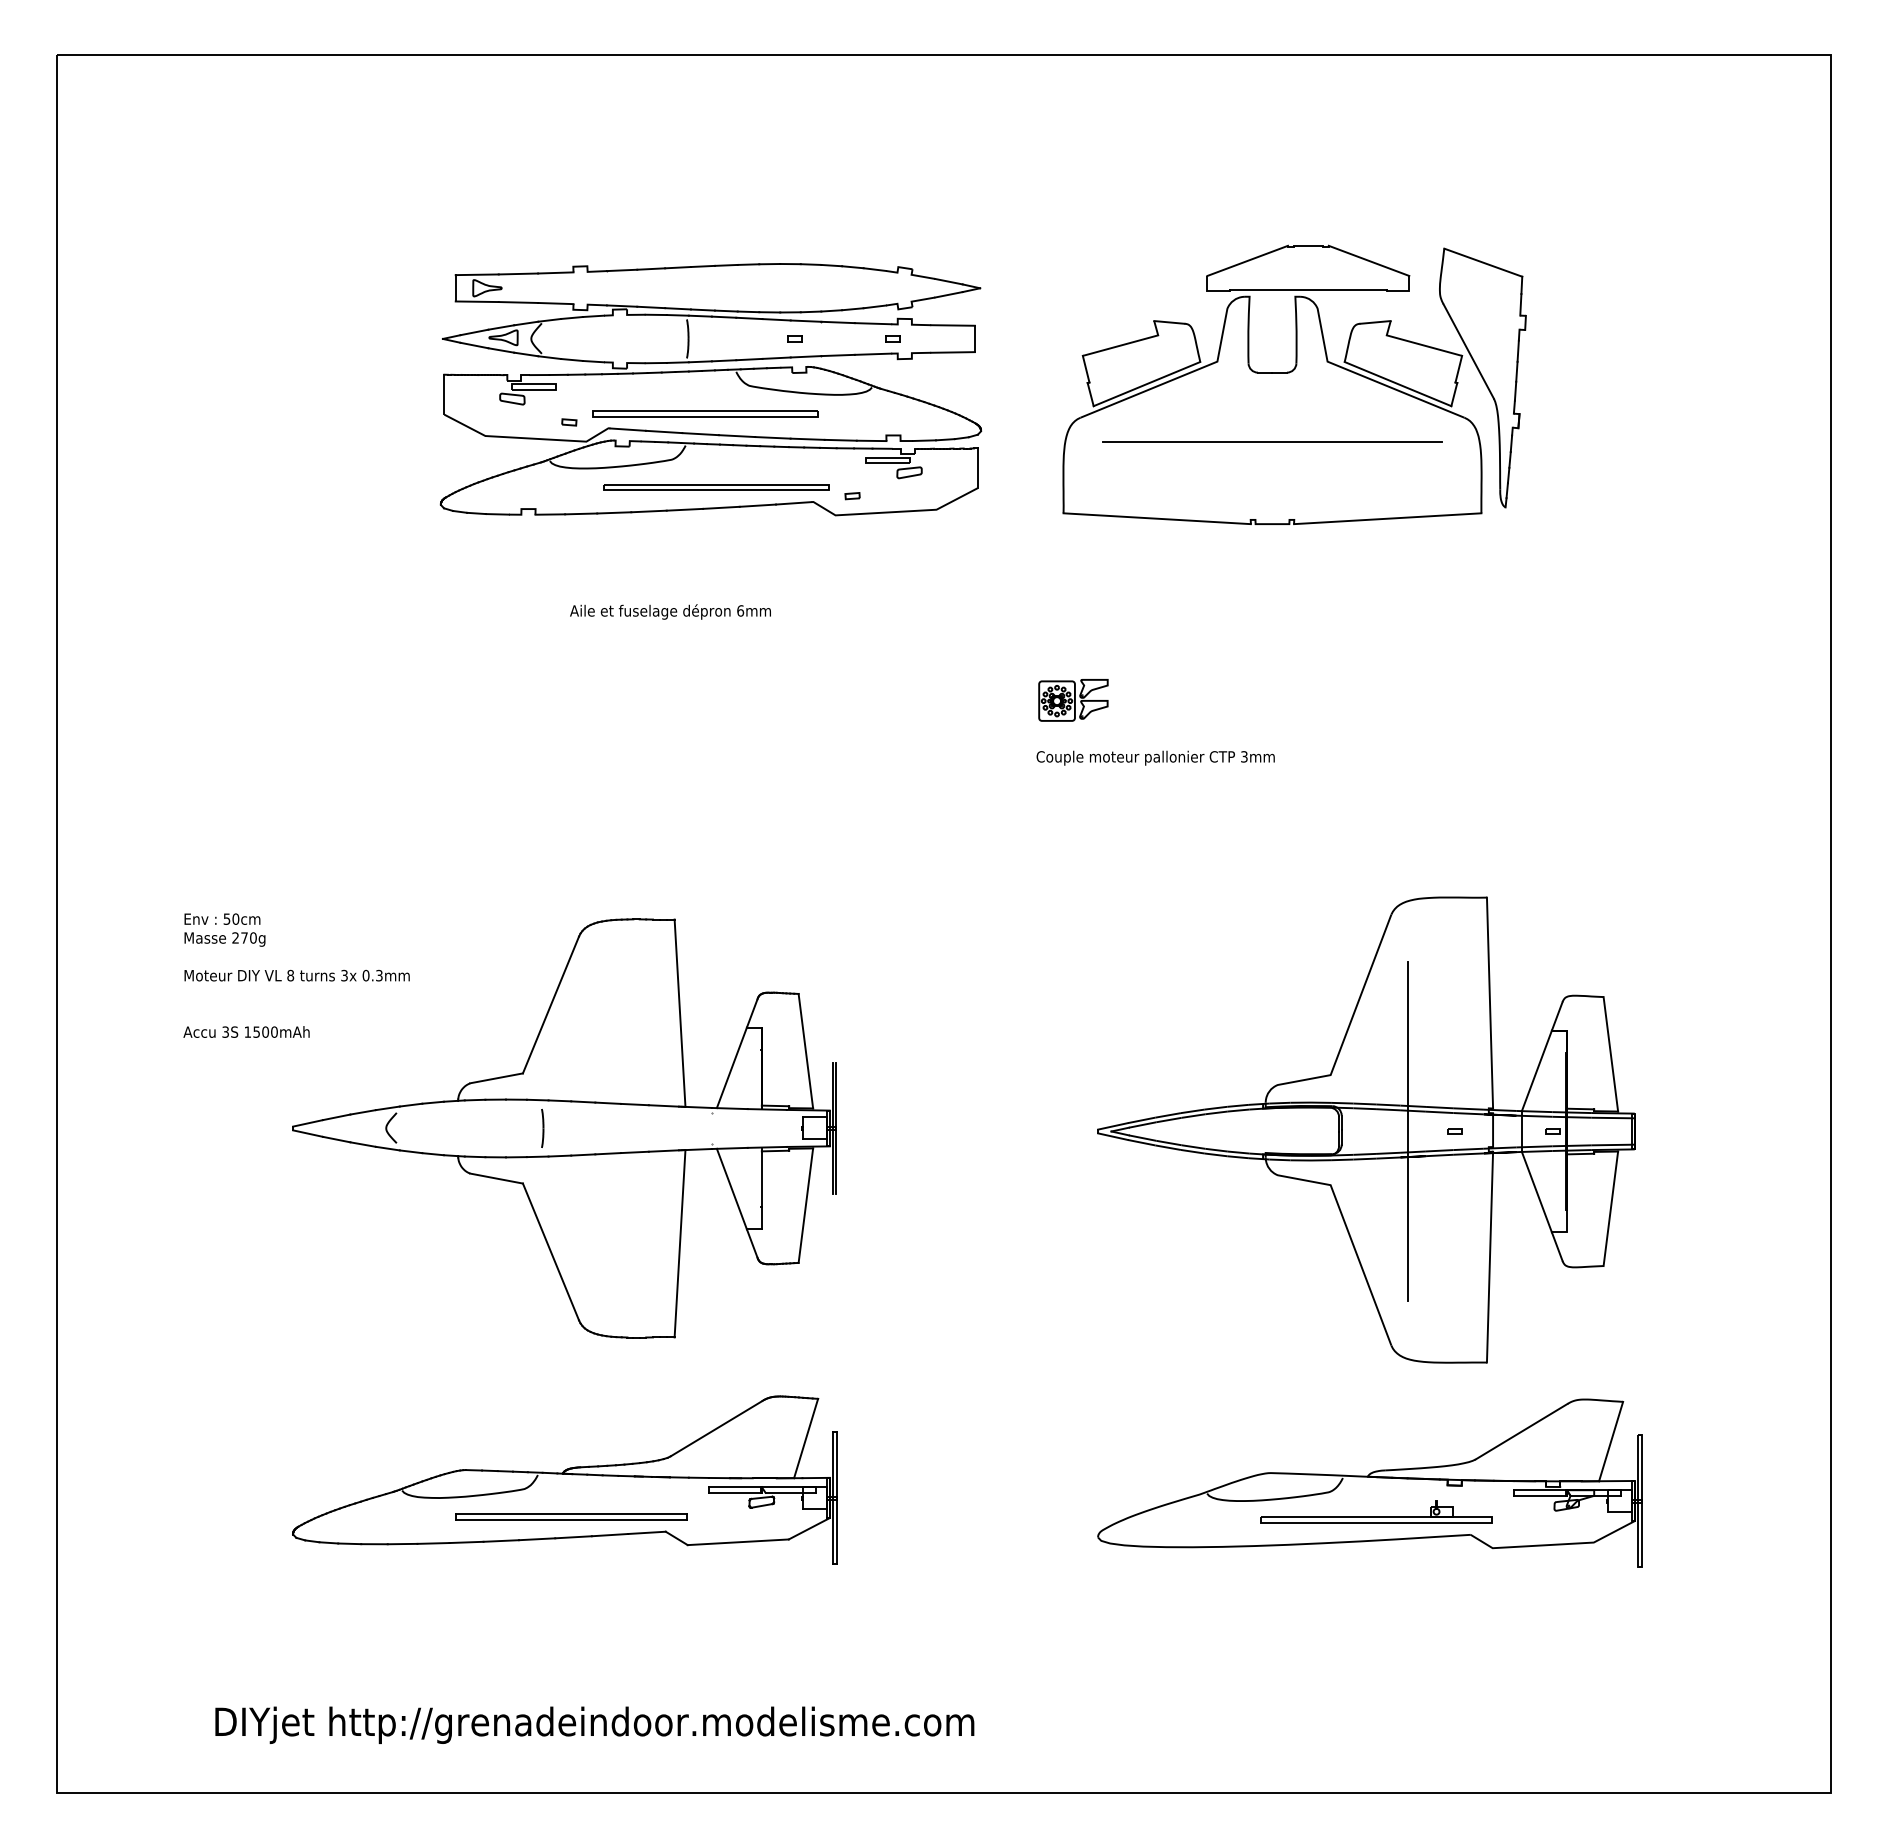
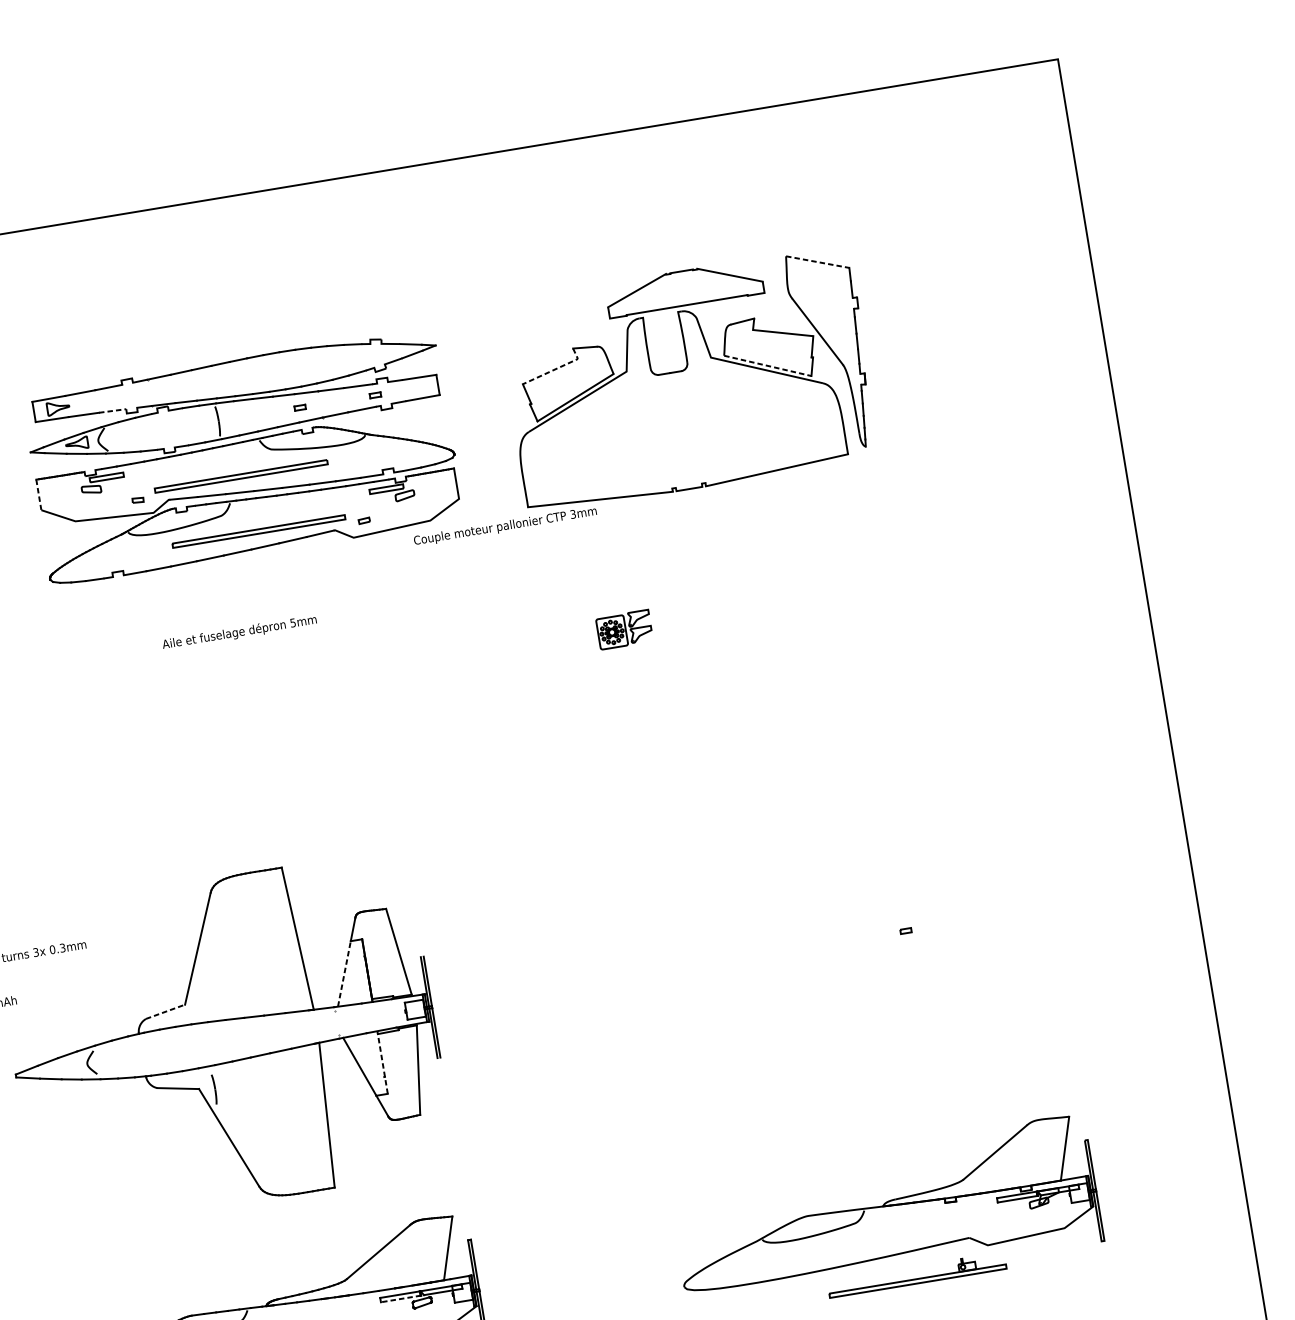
line: (1483, 262) -> (817, 261), solid -> dashed
line: (555, 303) -> (112, 410), solid -> dashed
line: (1127, 343) -> (555, 369), solid -> dashed
line: (1398, 384) -> (768, 366), solid -> dashed
line: (444, 394) -> (38, 494), solid -> dashed
line: (1272, 441) -> (678, 425), removed
text: (740, 610) -> (293, 622), 6mm -> 5mm
part: (1073, 700) -> (624, 629), moved
text: (1155, 757) -> (505, 526), moved
line: (731, 1067) -> (344, 973), solid -> dashed
line: (496, 1078) -> (165, 1011), solid -> dashed
line: (542, 1128) -> (214, 1089), moved
part: (1366, 1129) -> (838, 940), removed
line: (761, 1188) -> (382, 1062), solid -> dashed
line: (735, 1492) -> (400, 1298), solid -> dashed
part: (1376, 1511) -> (917, 1274), moved

